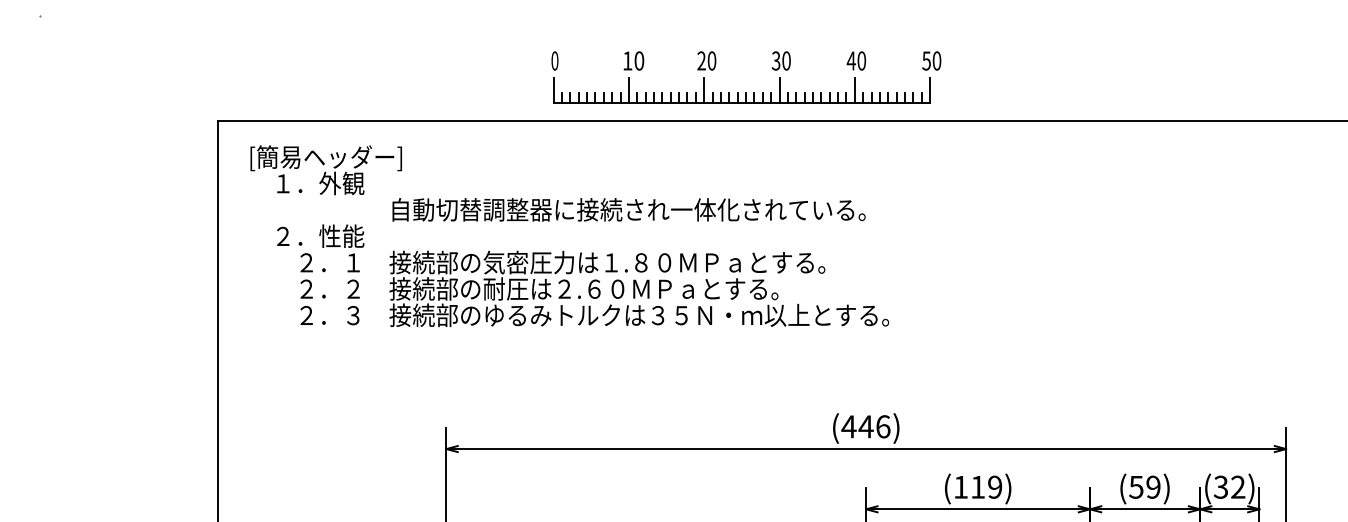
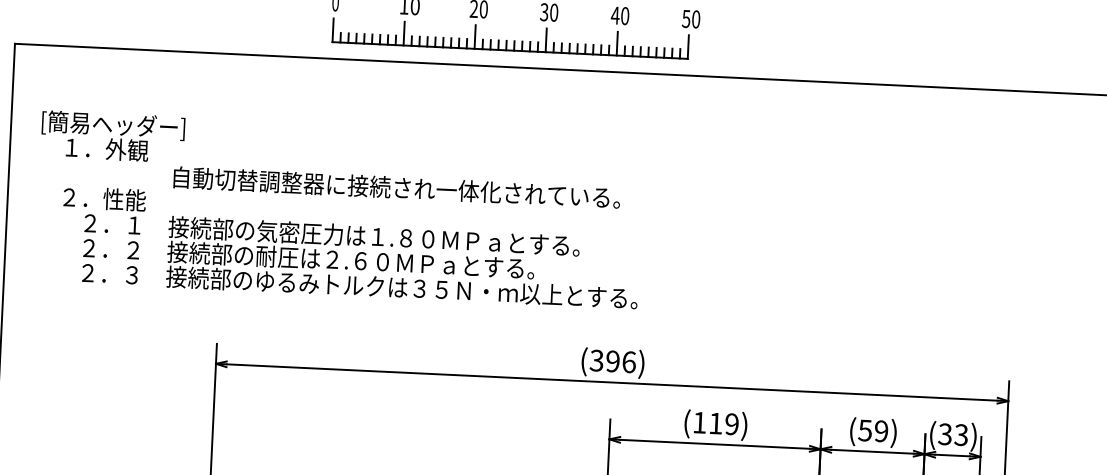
text: (569, 235) -> (339, 209), moved
text: (857, 426) -> (604, 360), (446) -> (396)
text: (1238, 487) -> (961, 435), (32) -> (33)

